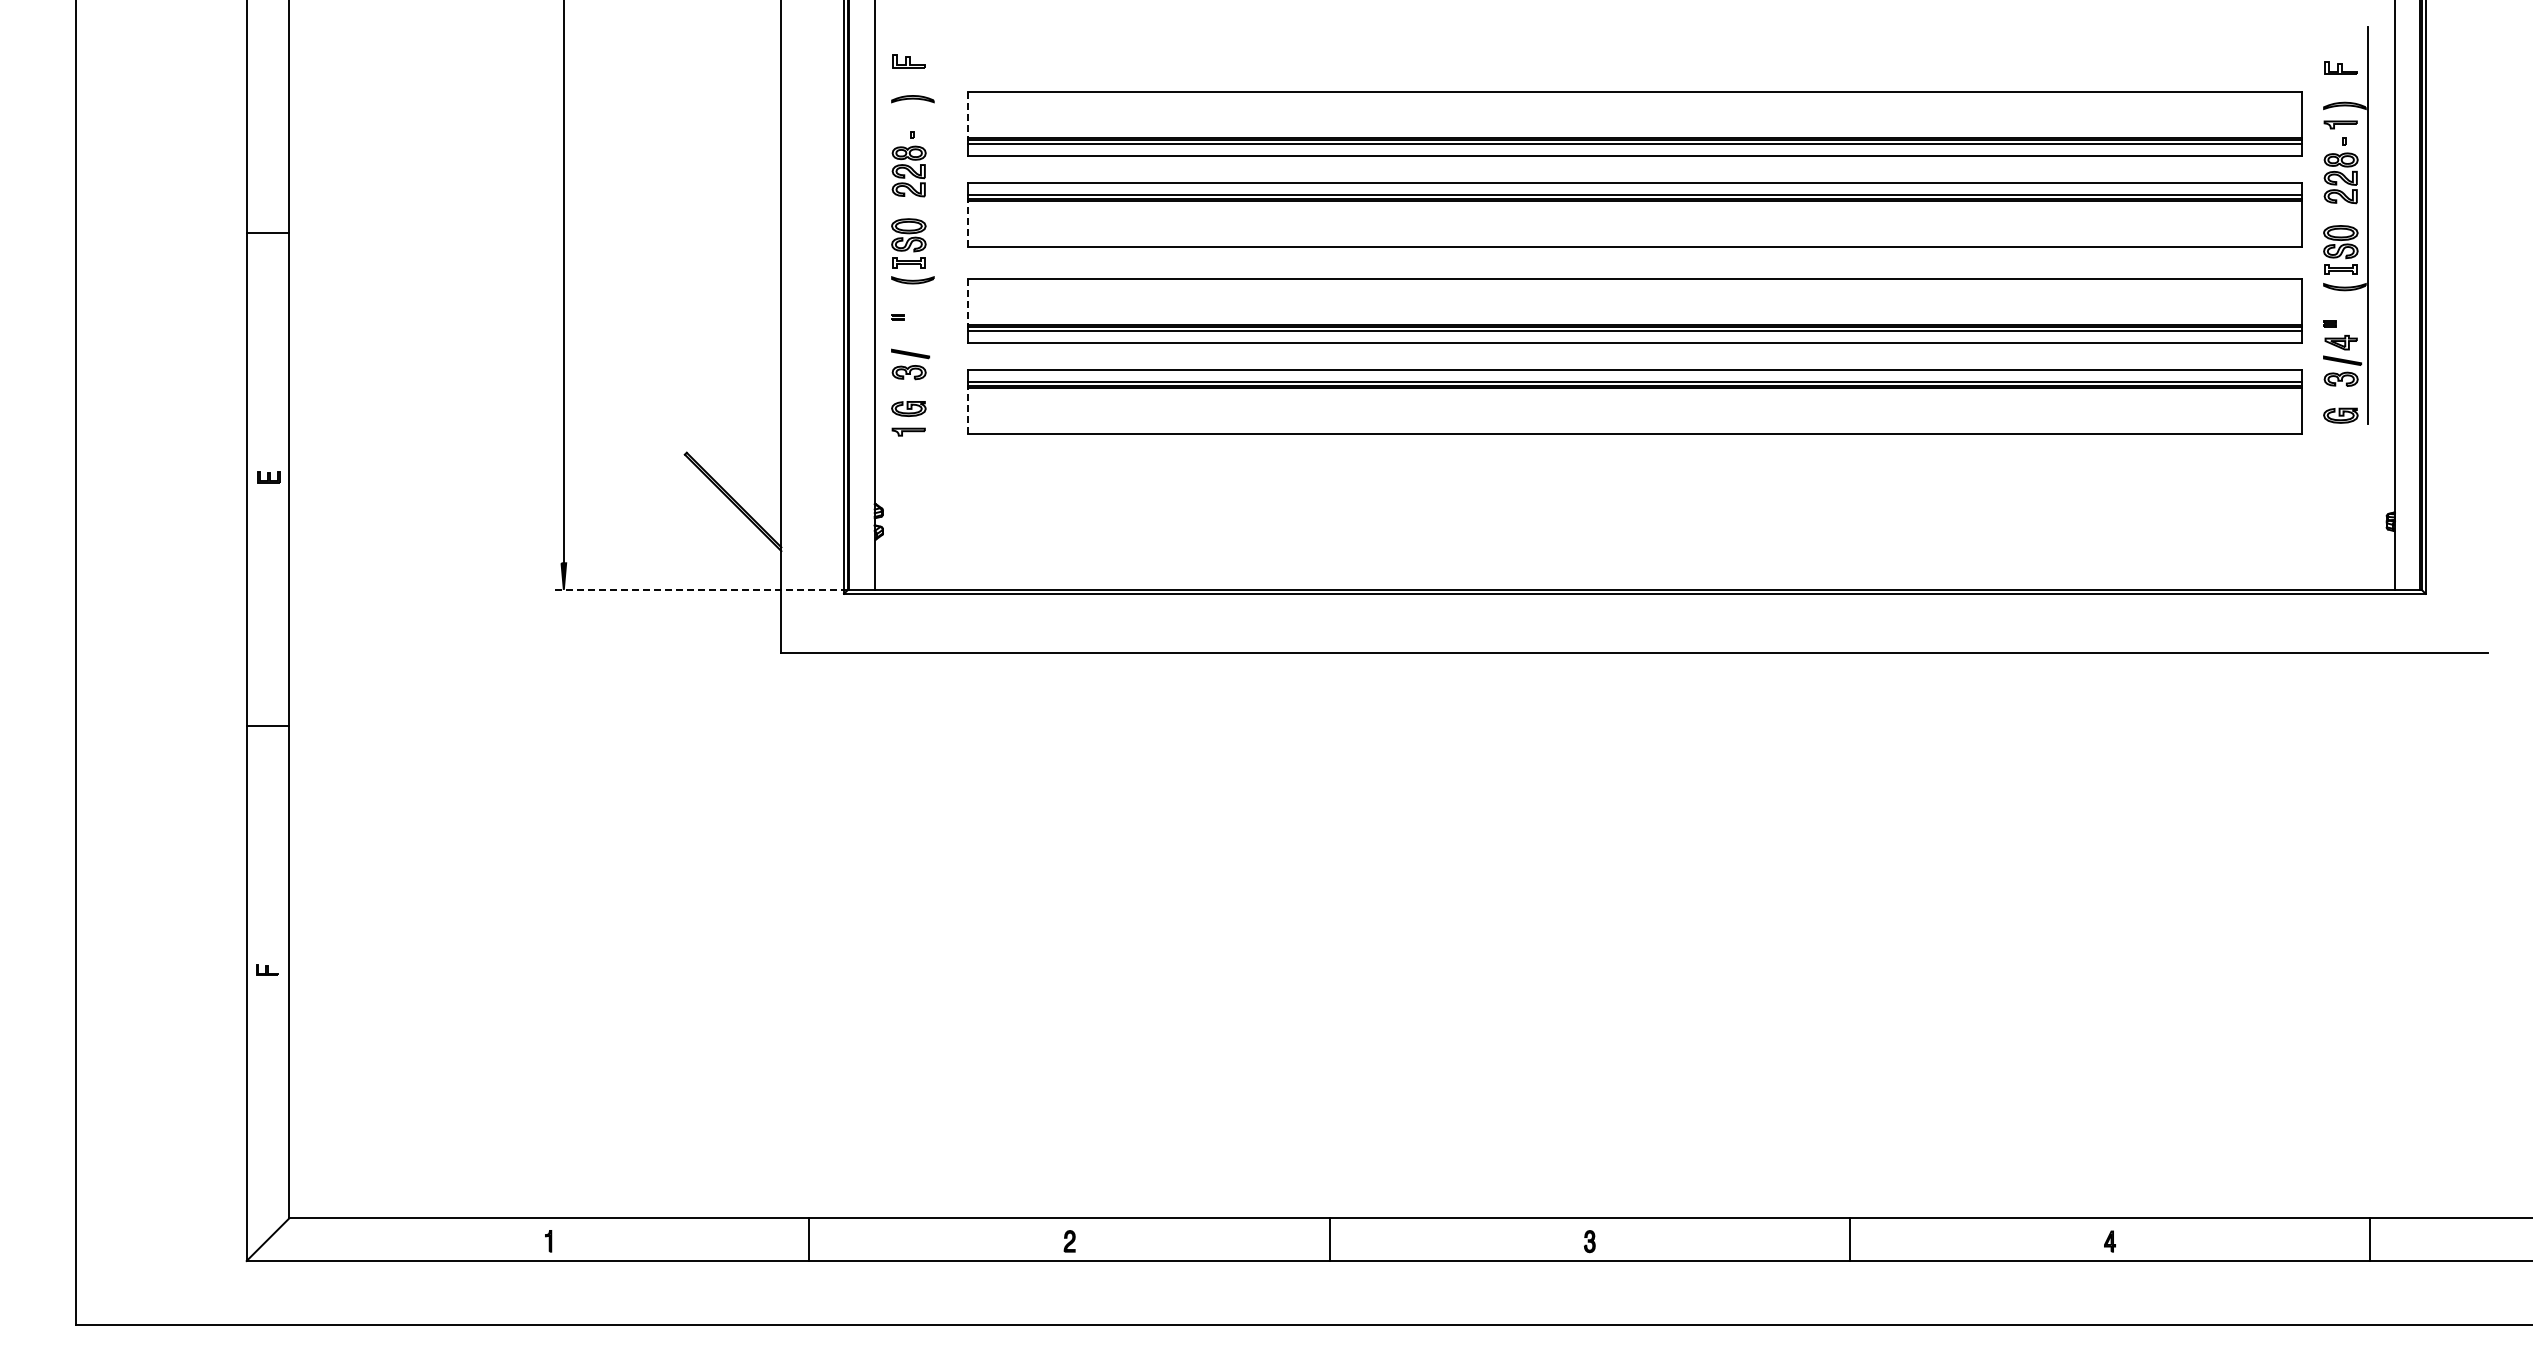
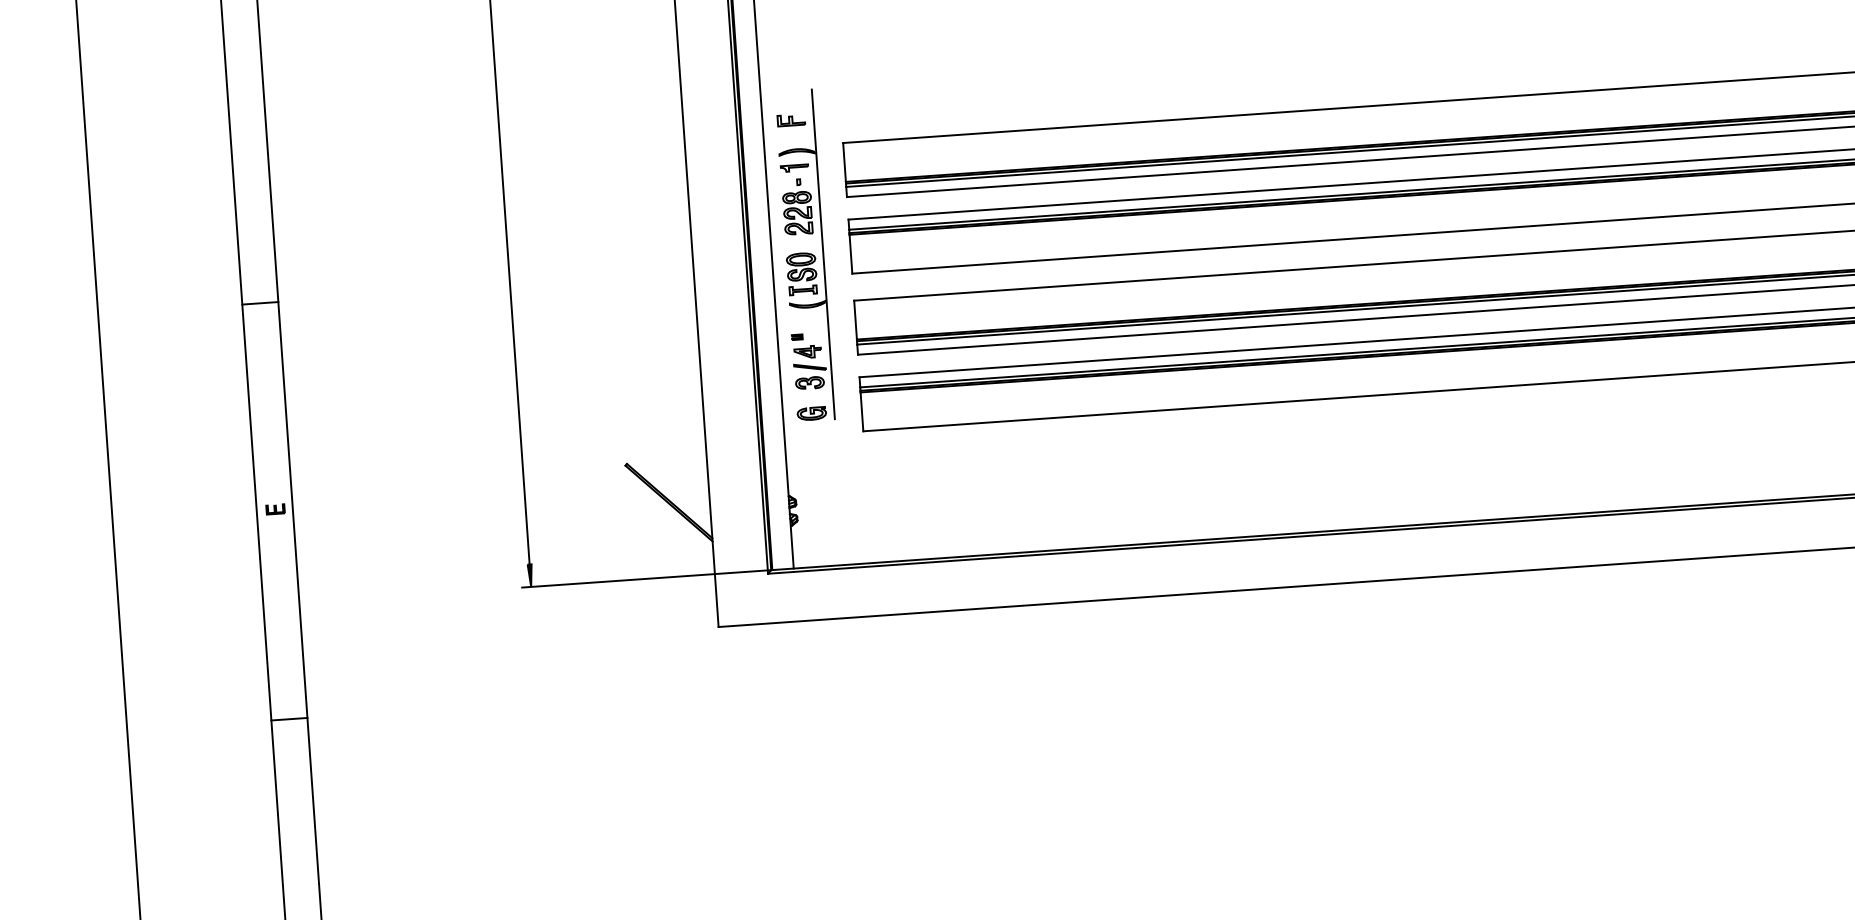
line: (968, 115) -> (844, 162), dashed -> solid
line: (935, 221) -> (823, 253), added
line: (968, 223) -> (851, 253), dashed -> solid
line: (968, 302) -> (855, 320), dashed -> solid
part: (908, 335) -> (807, 351), added
line: (968, 410) -> (862, 411), dashed -> solid
part: (908, 431) -> (794, 167), moved
line: (700, 589) -> (646, 578), dashed -> solid

